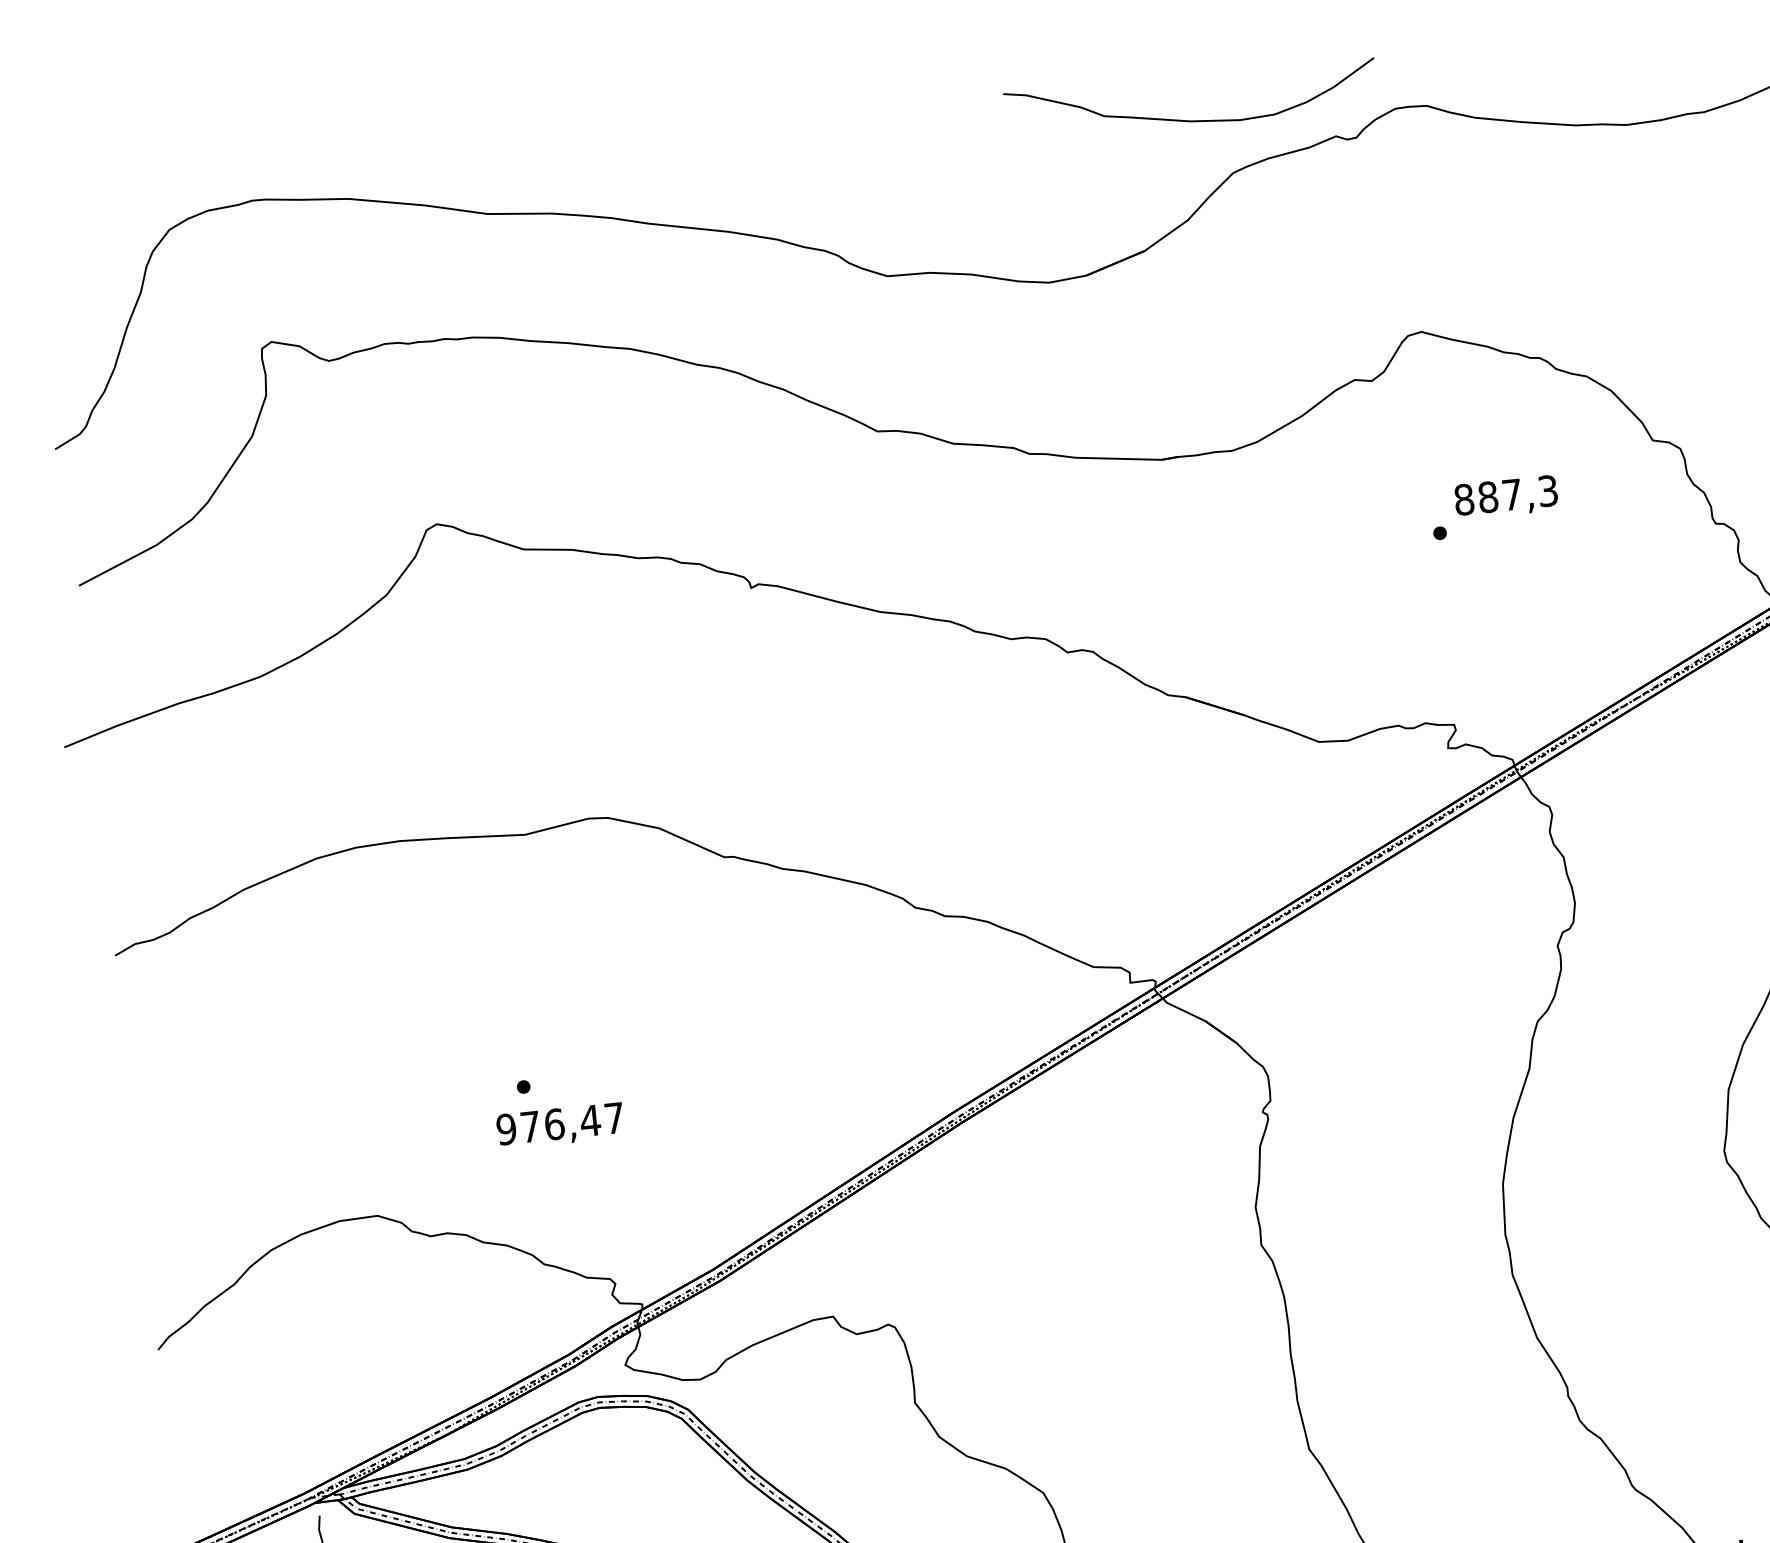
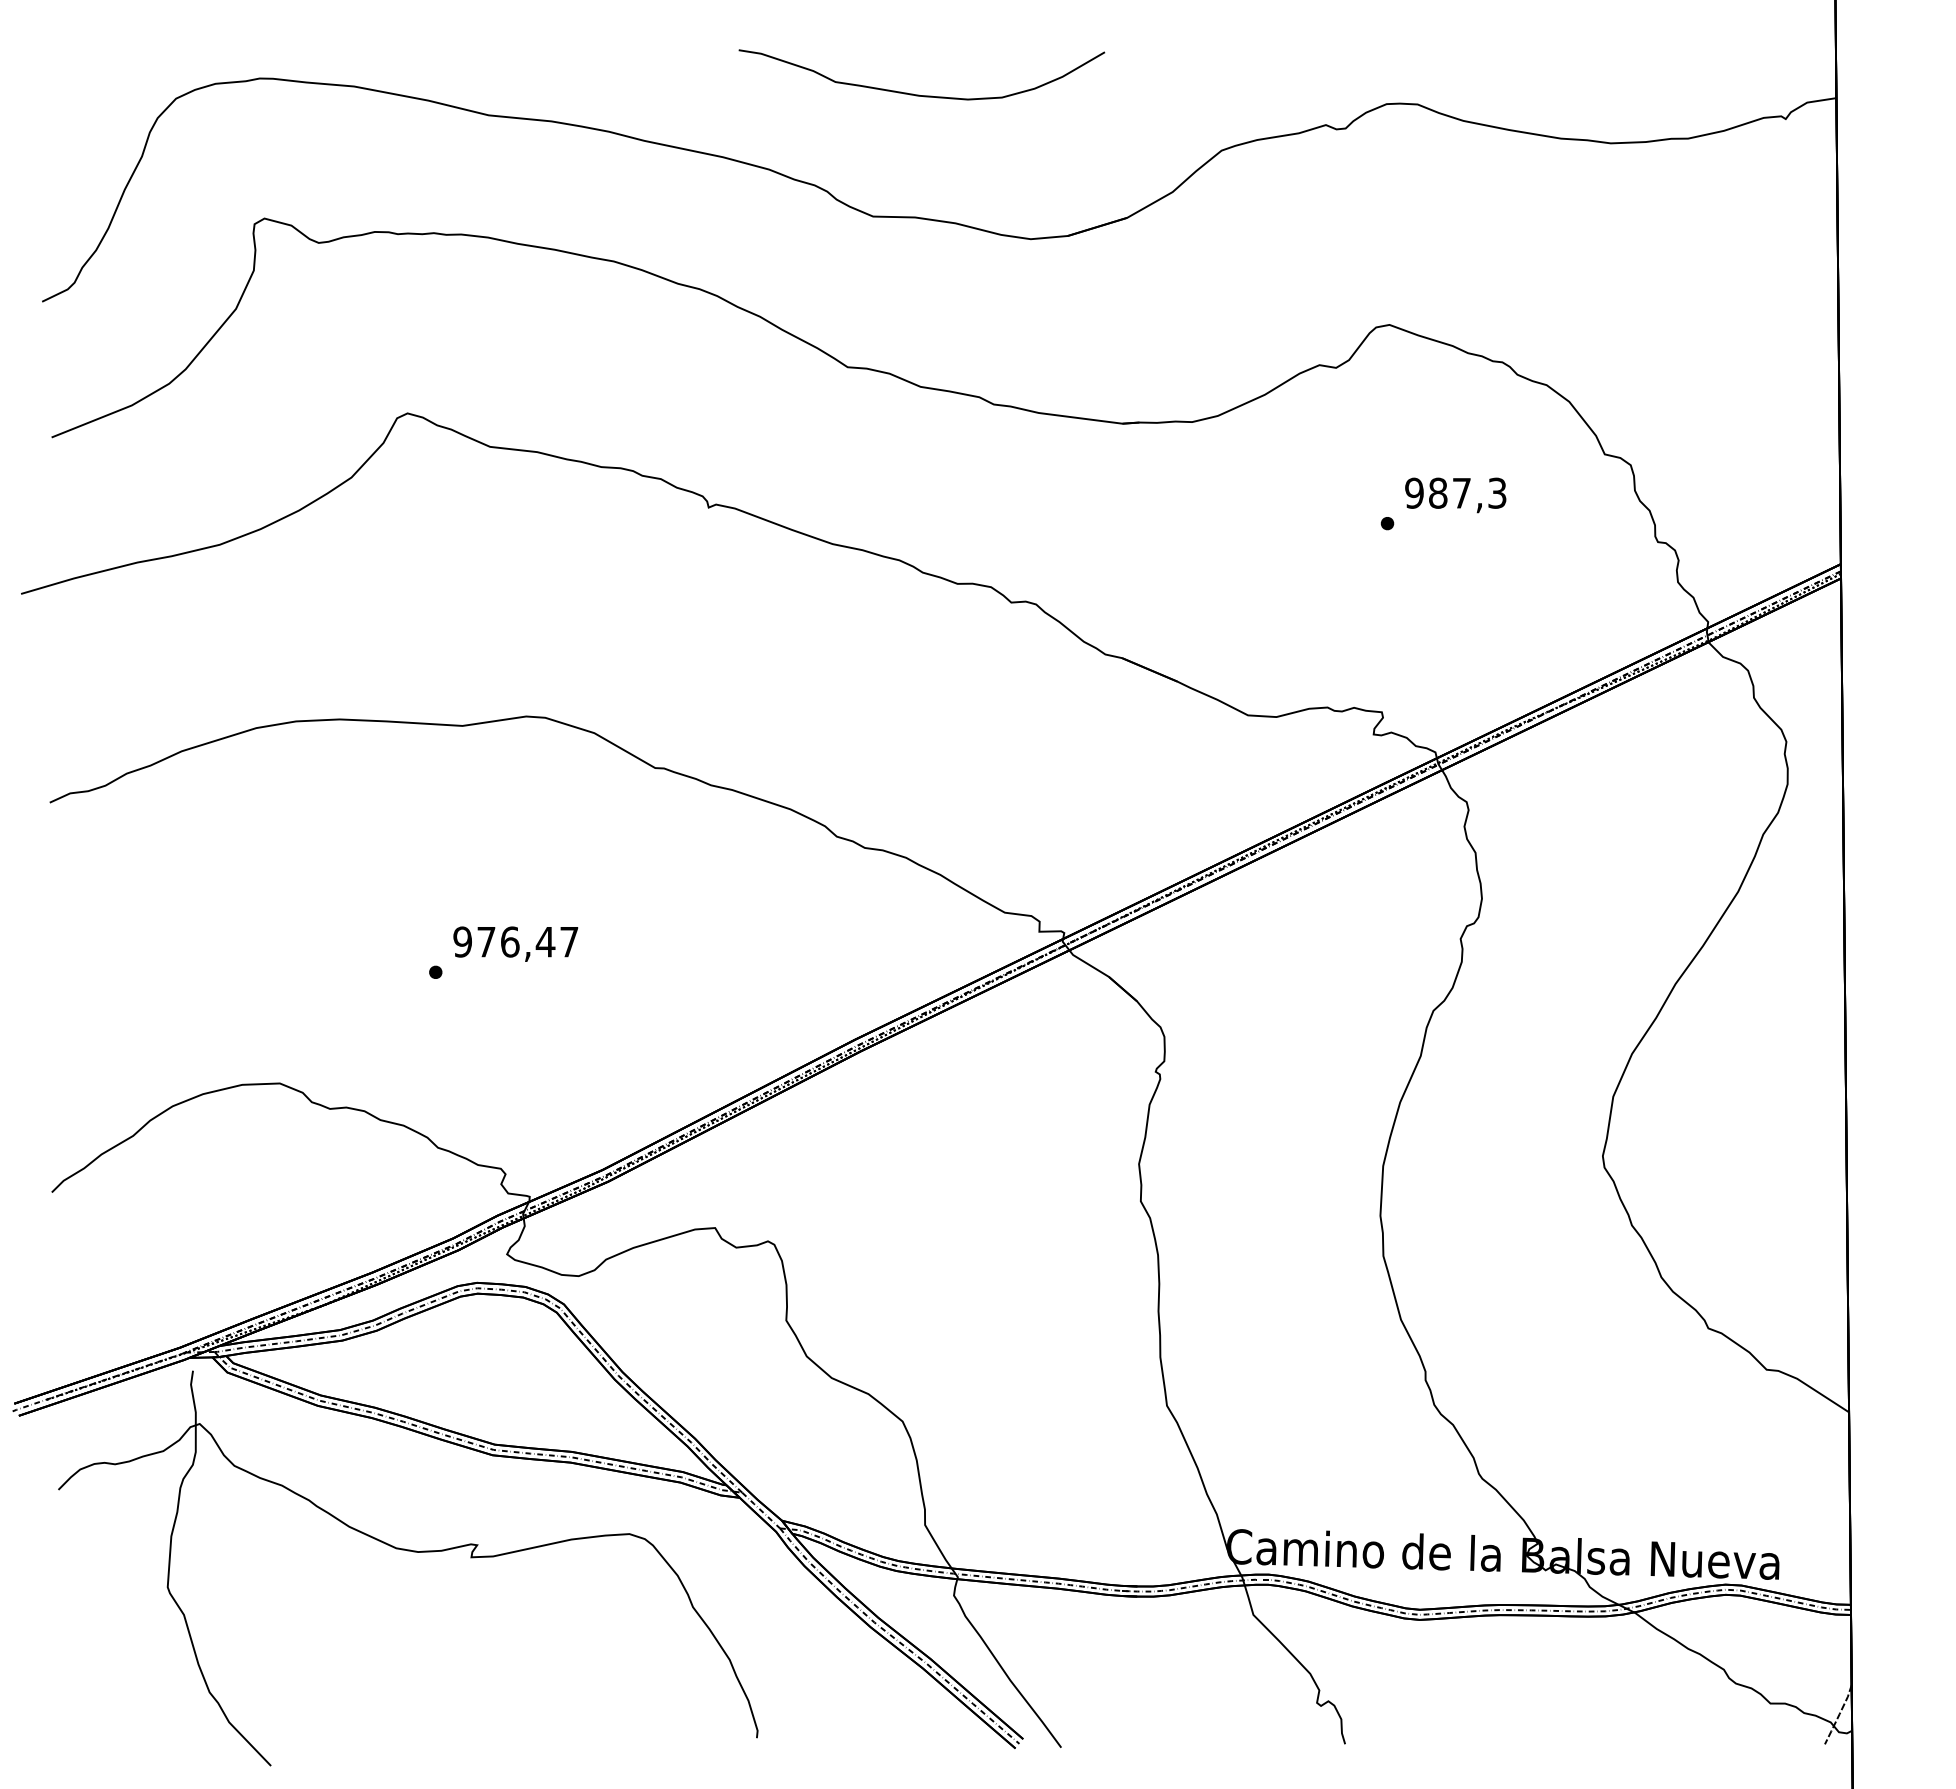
curve: (1190, 120) -> (919, 94), moved
text: (1464, 498) -> (1414, 492), 887,3 -> 987,3
text: (560, 1125) -> (515, 943), moved

